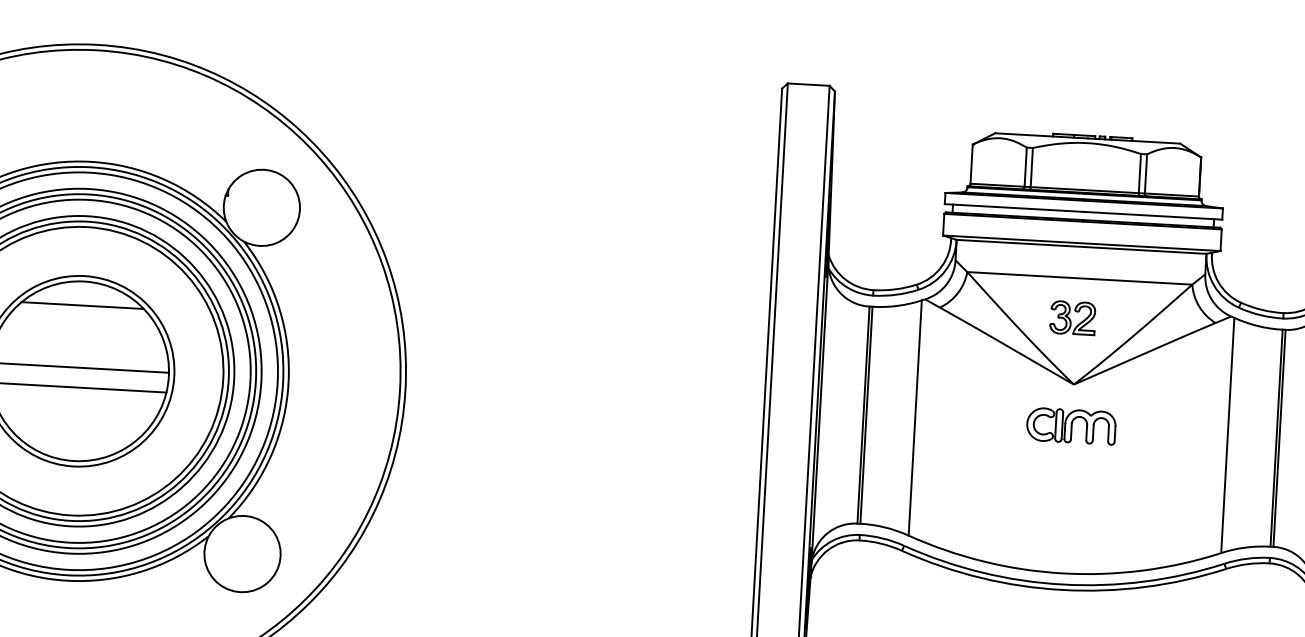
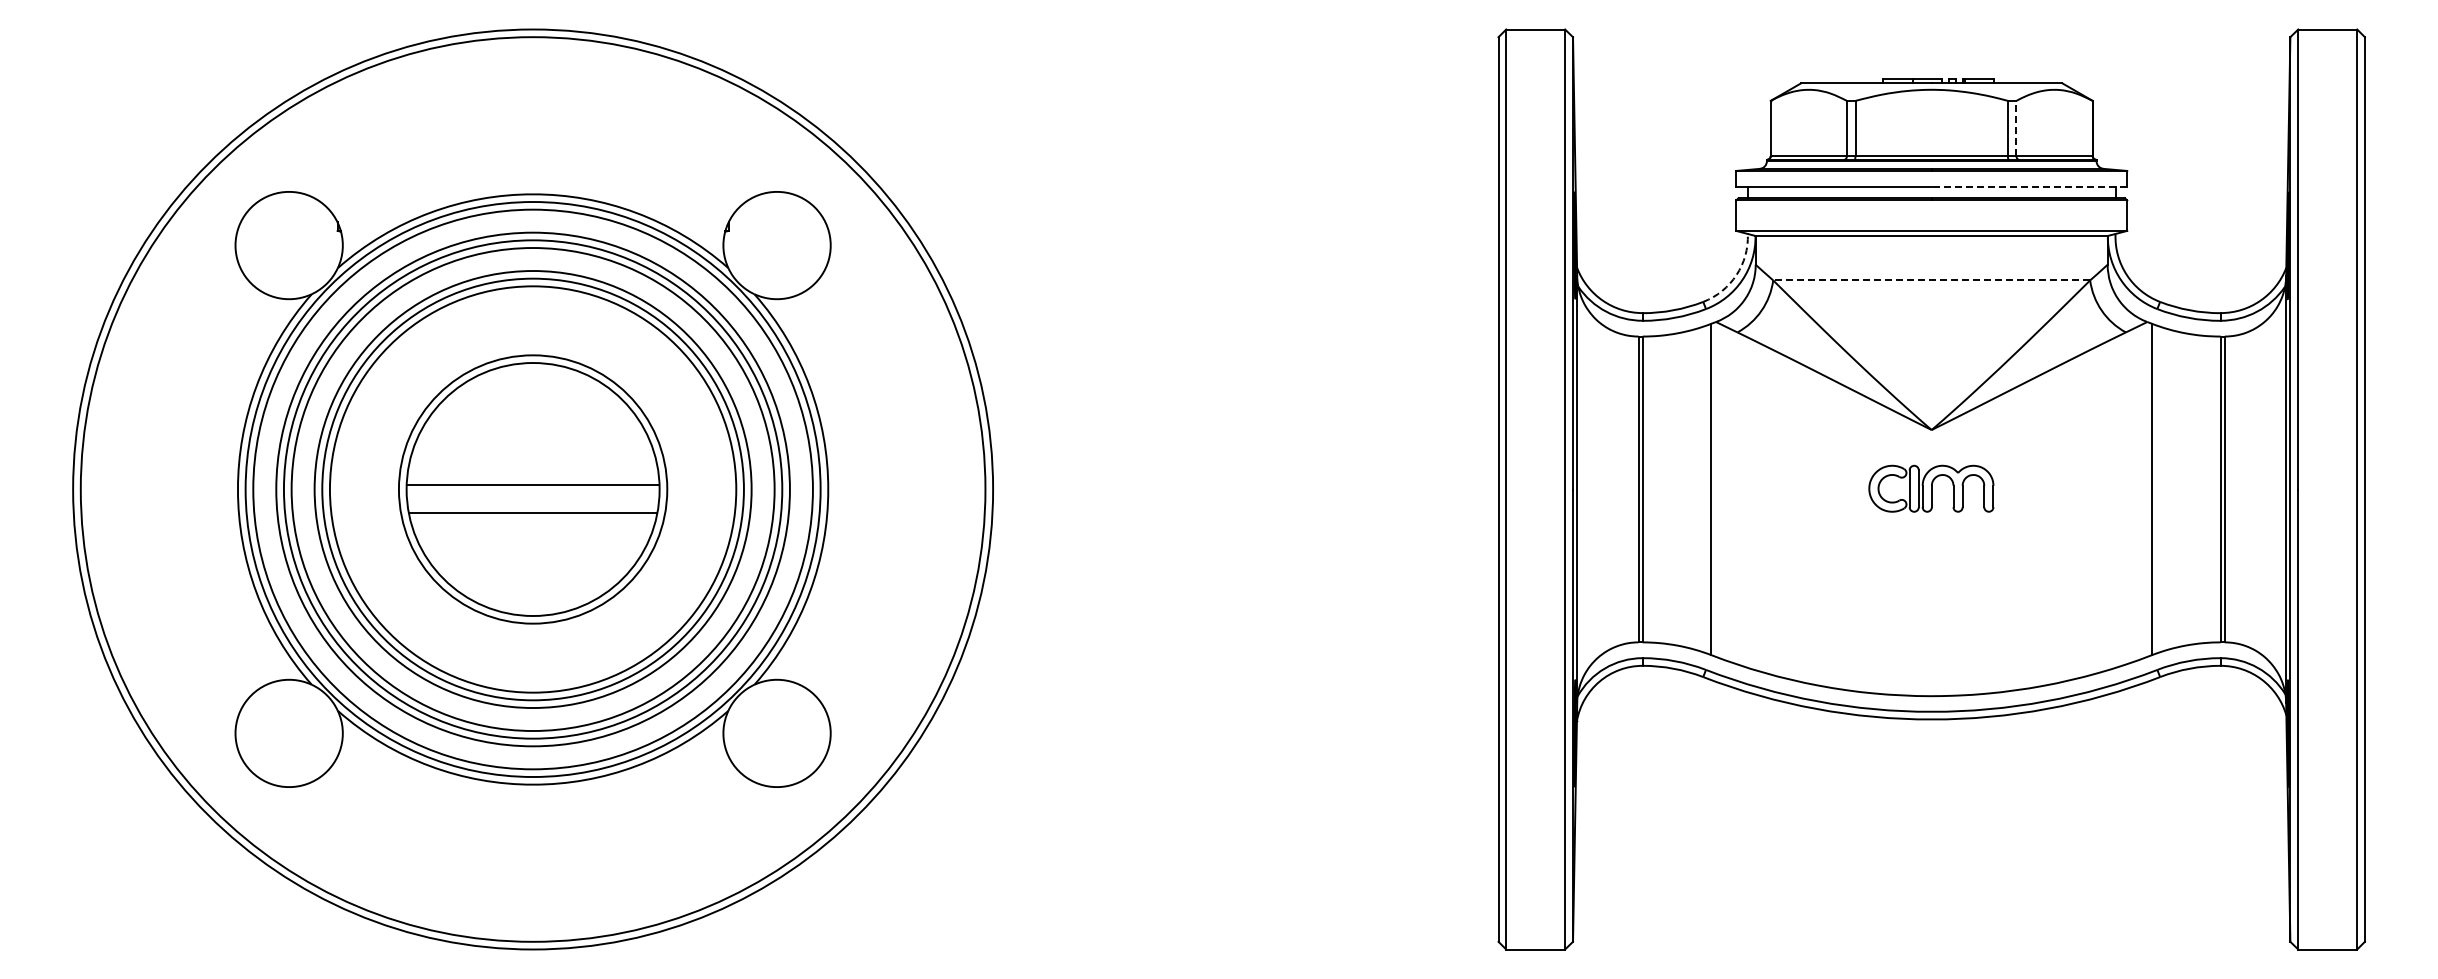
line: (1146, 173) -> (2016, 128), solid -> dashed
line: (1152, 215) -> (2029, 186), solid -> dashed
arc: (941, 267) -> (1736, 275), solid -> dashed
line: (1079, 278) -> (1931, 280), solid -> dashed
line: (82, 305) -> (532, 396), removed
part: (1072, 317) -> (1924, 336), removed

